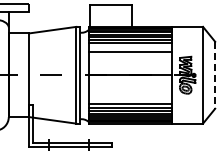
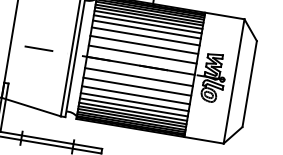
line: (130, 47) -> (146, 30), added
line: (130, 59) -> (144, 45), added
line: (130, 66) -> (142, 54), added
line: (215, 75) -> (250, 84), dashed -> solid
line: (130, 84) -> (138, 77), added
line: (130, 91) -> (137, 86), added
line: (130, 98) -> (135, 95), added

